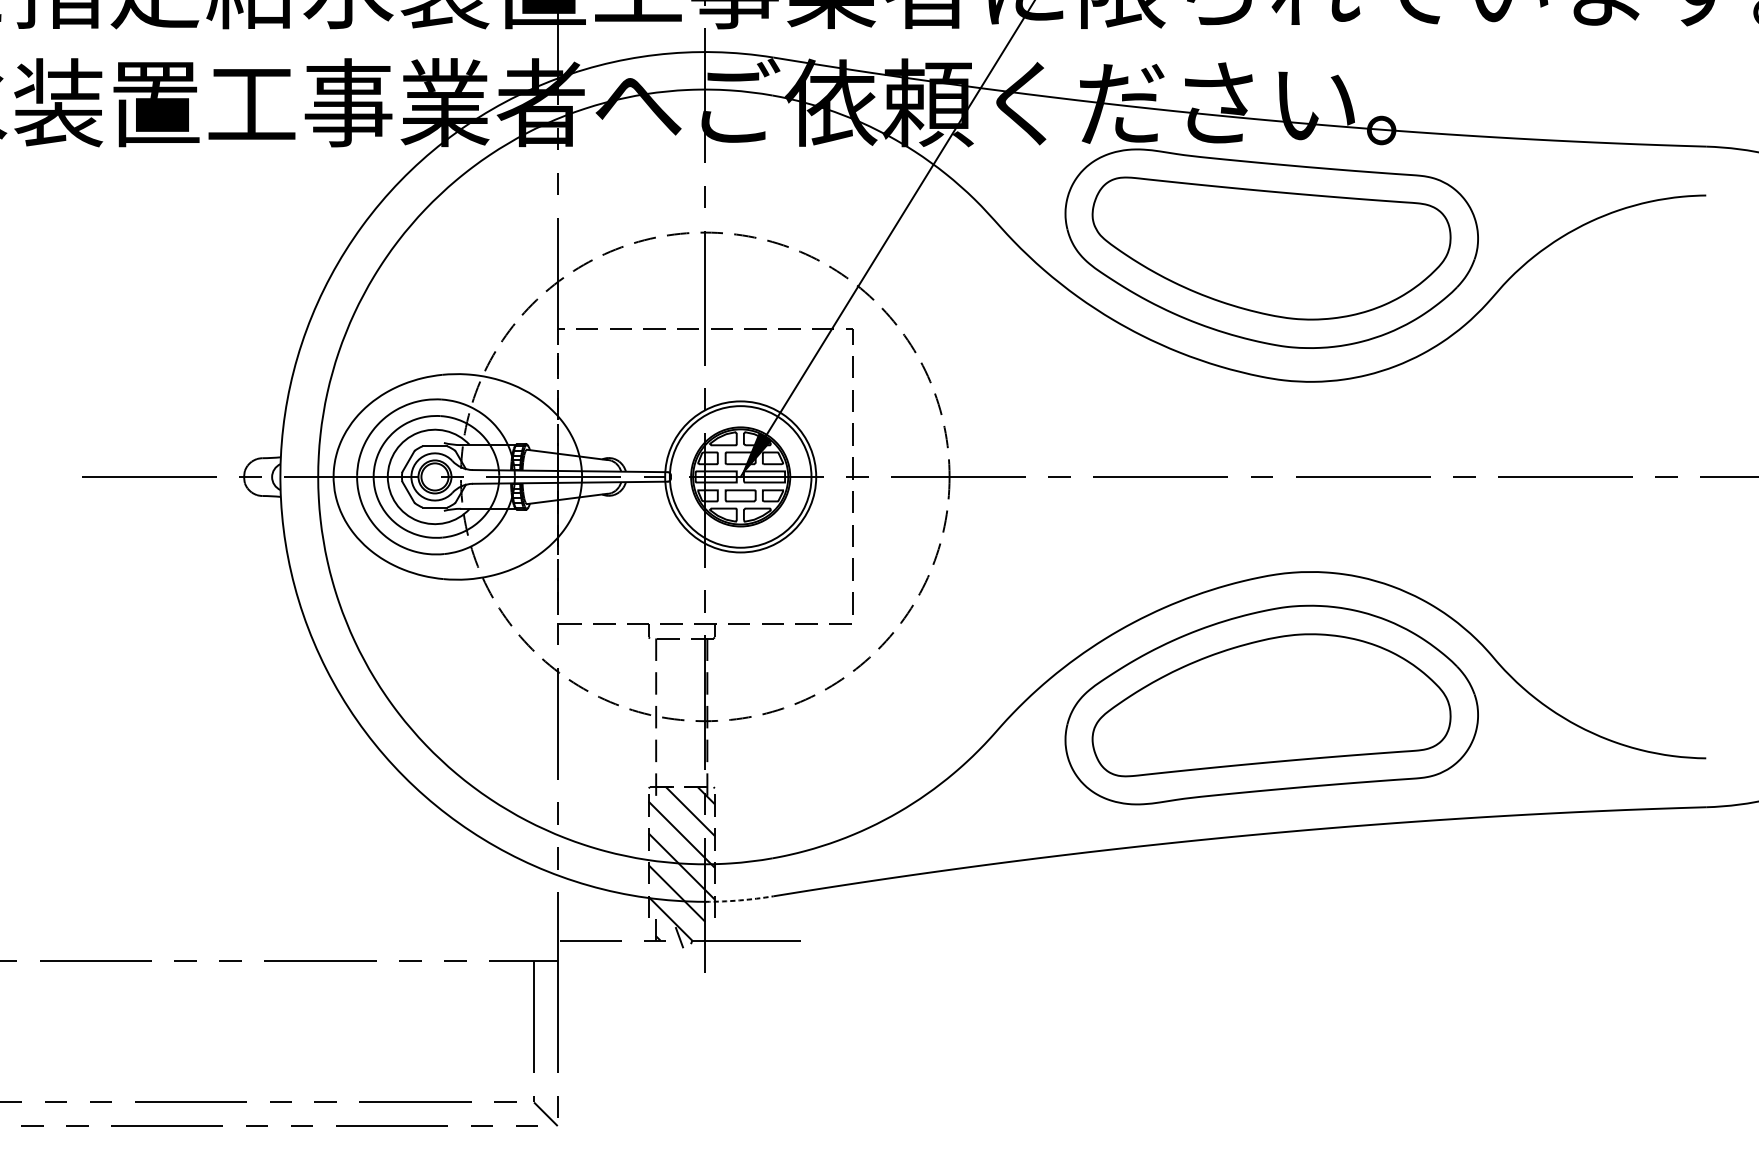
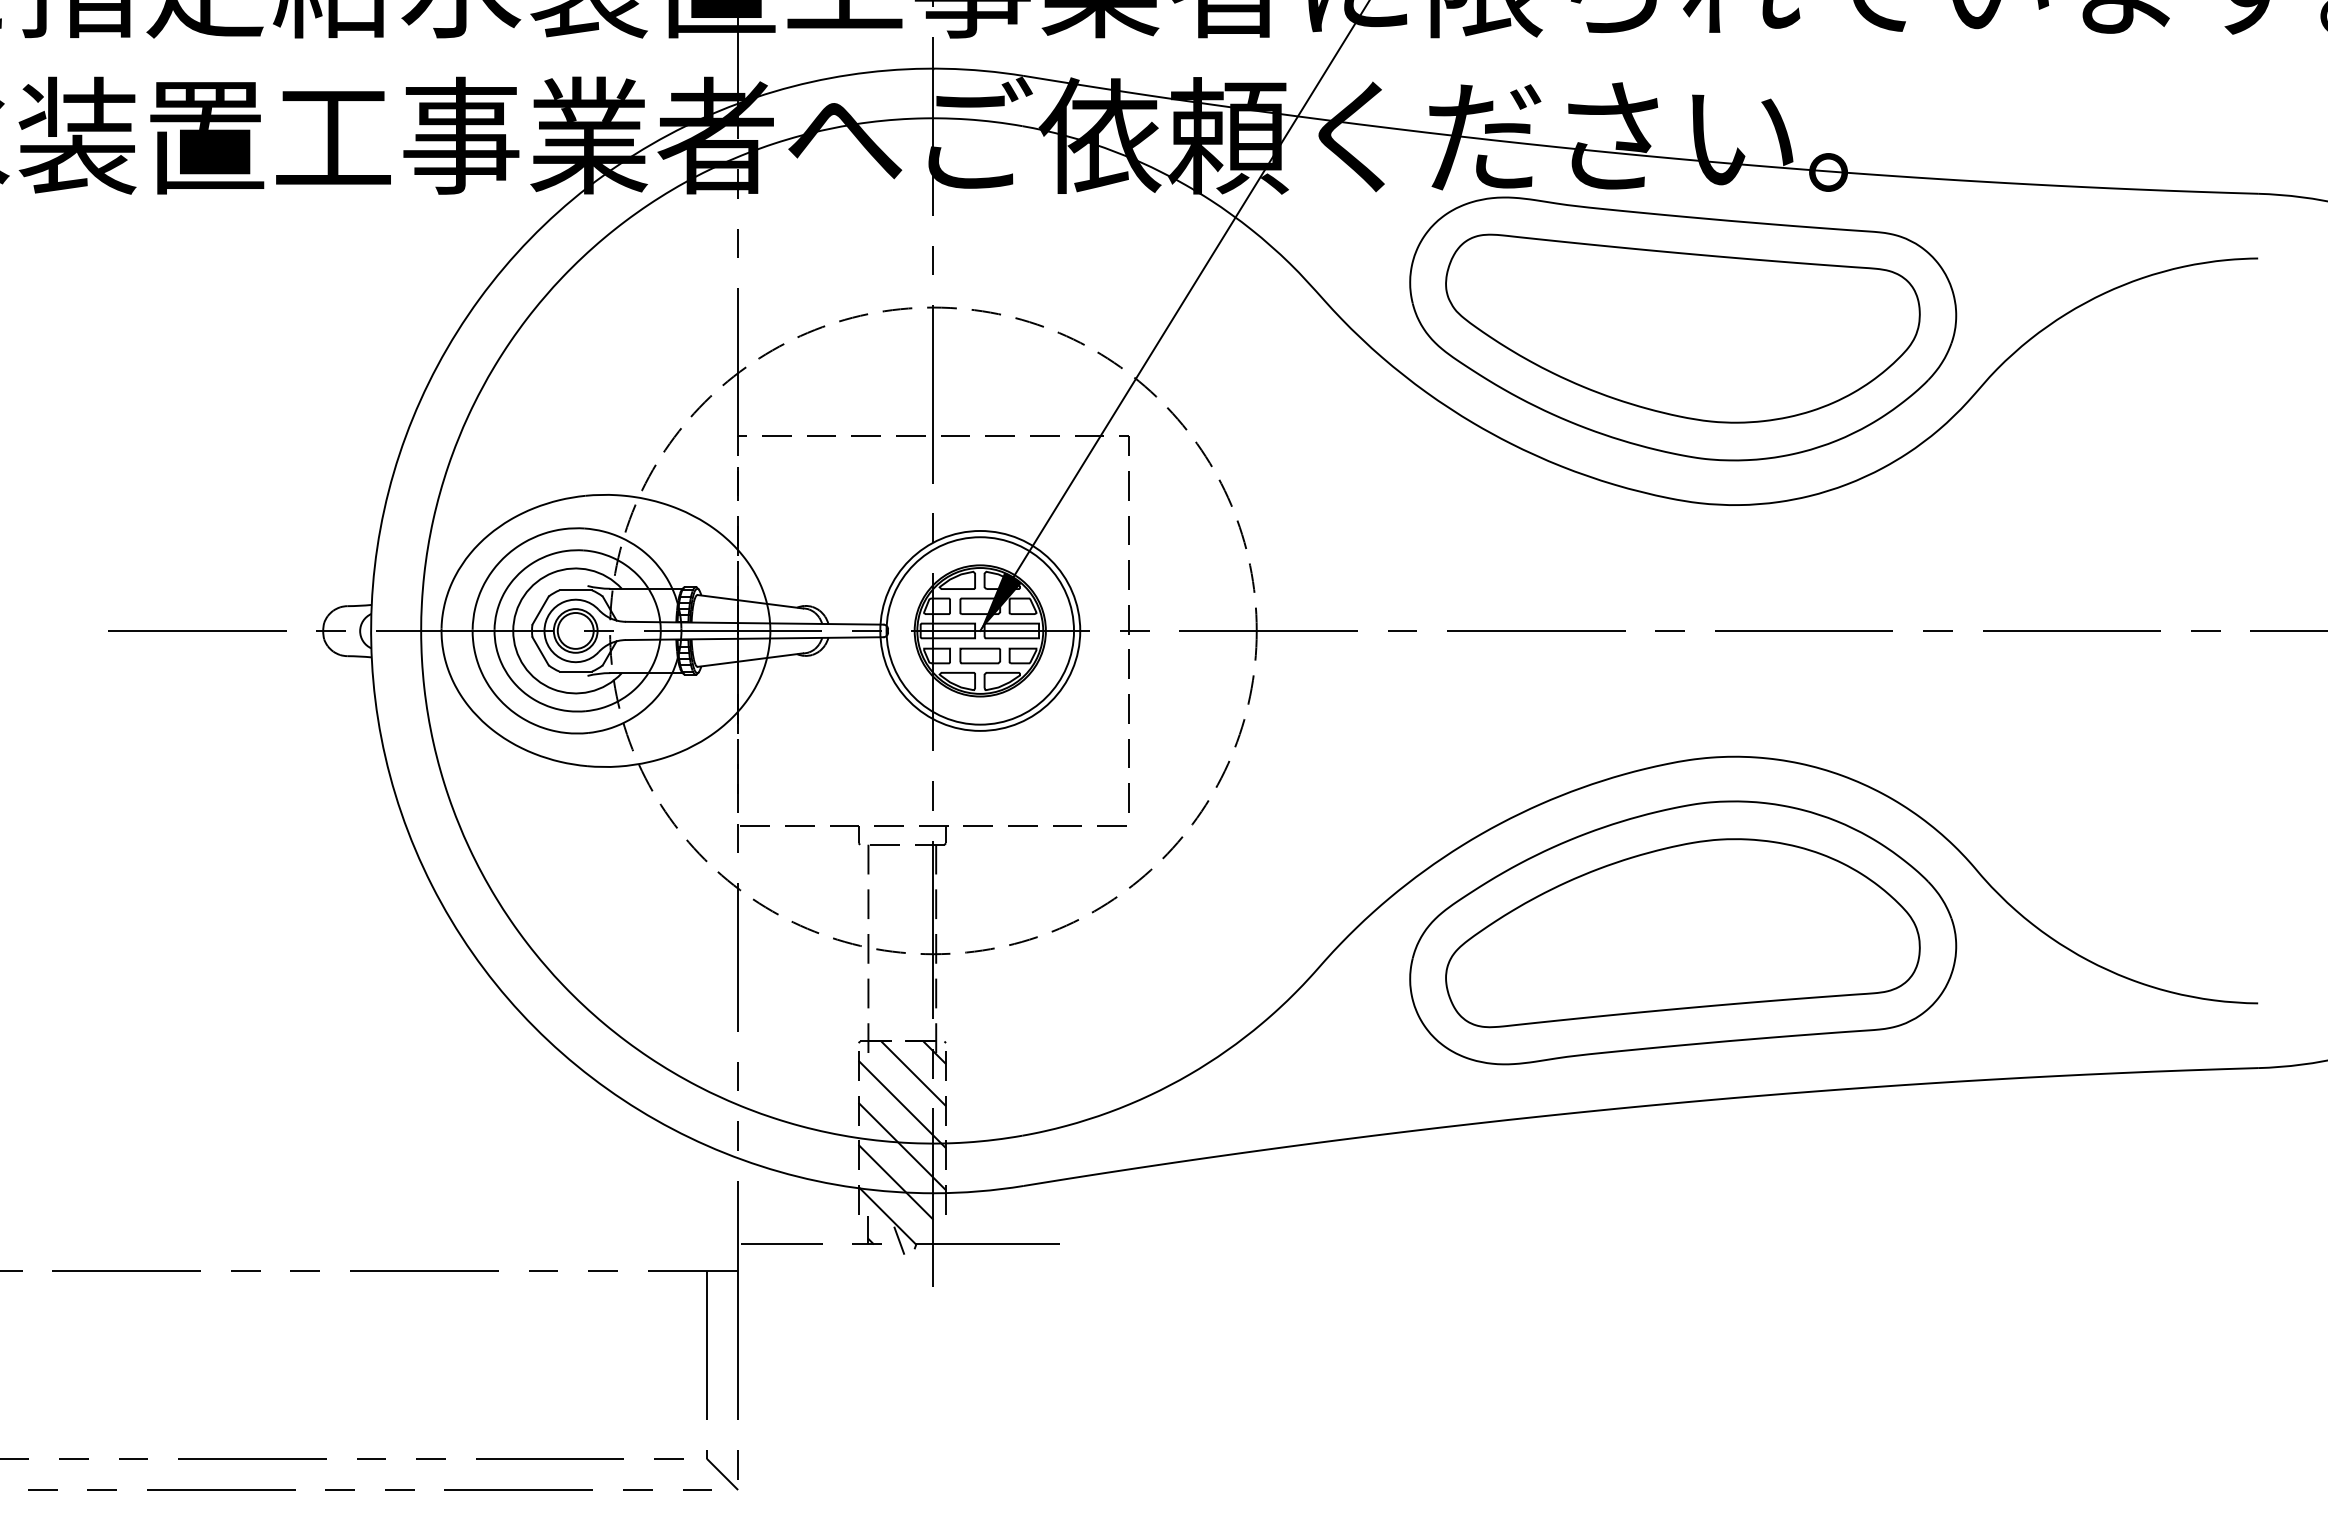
arc: (739, 900) -> (978, 1191), dashed -> solid

